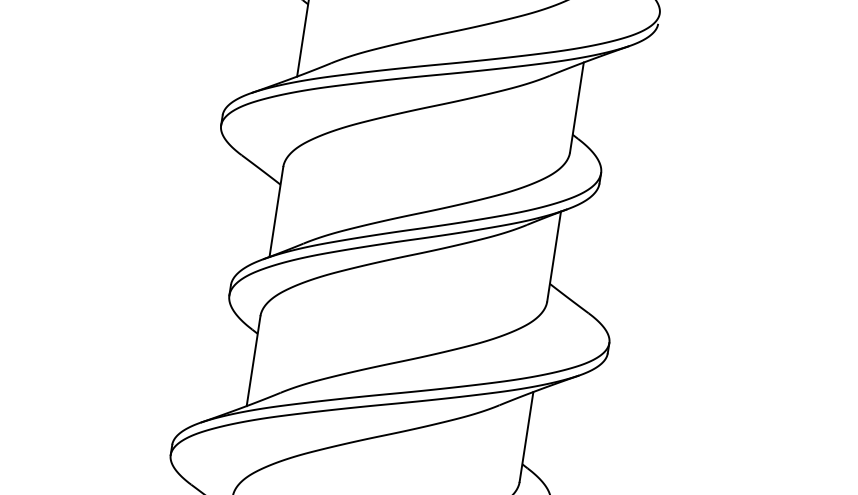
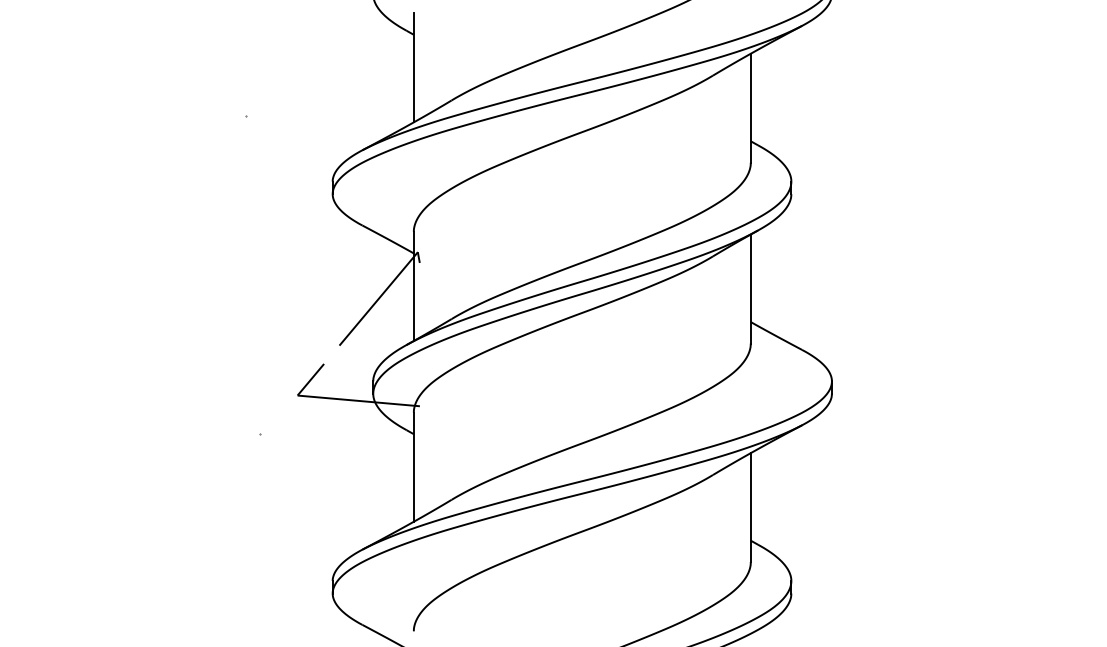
hatch: (210, 191) -> (332, 274), added

